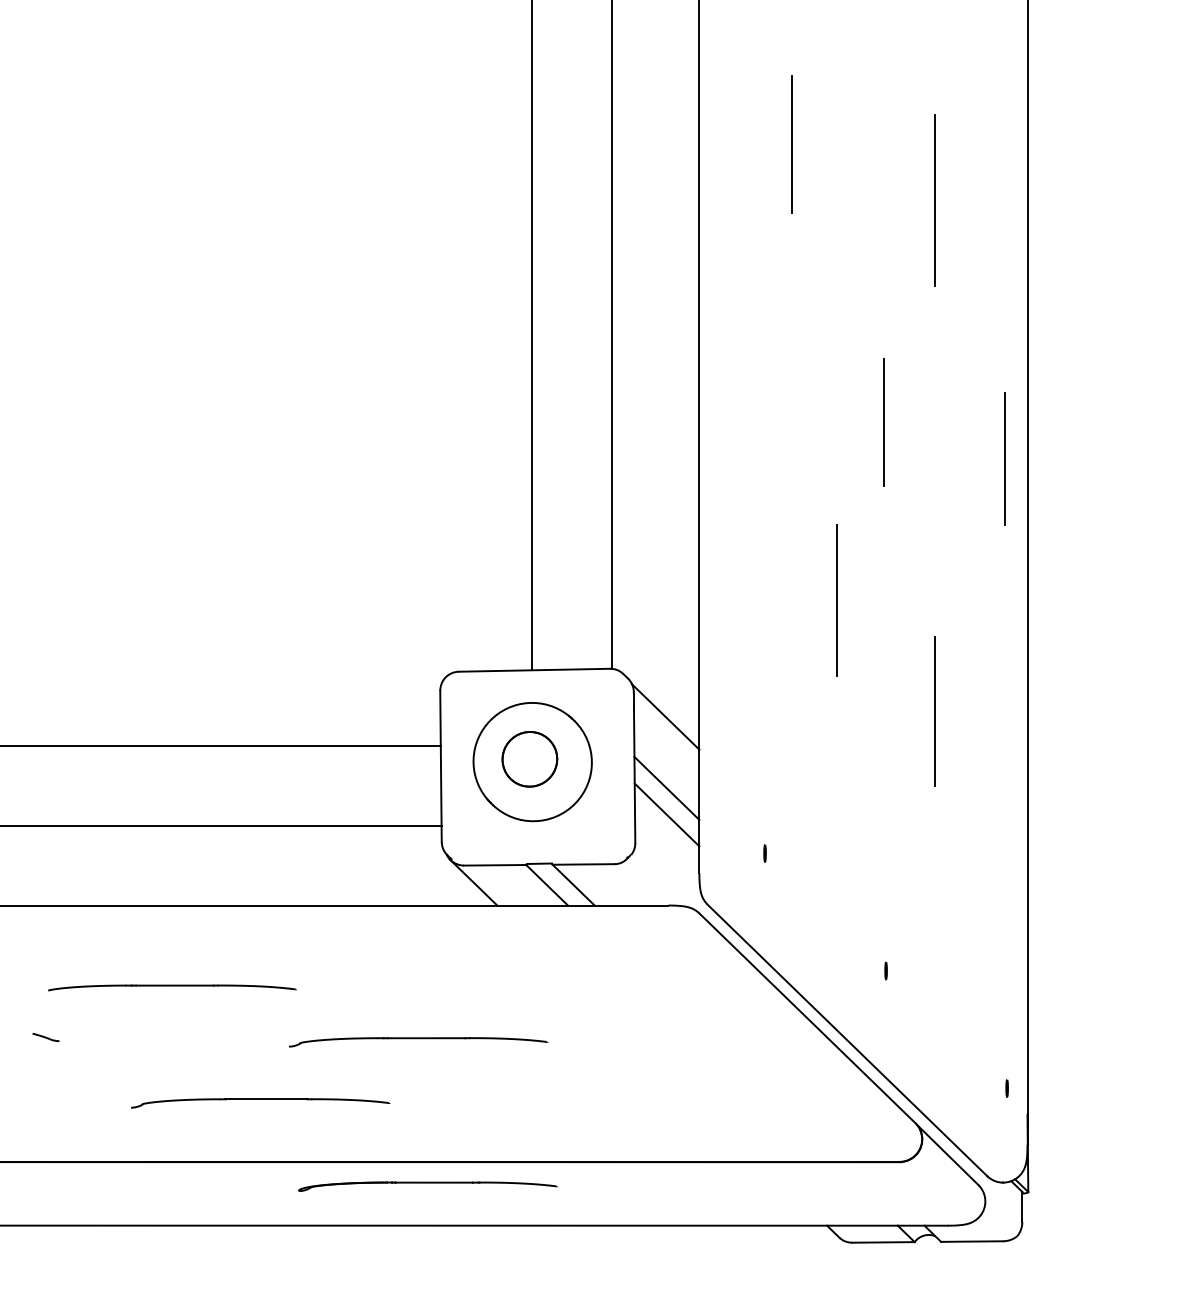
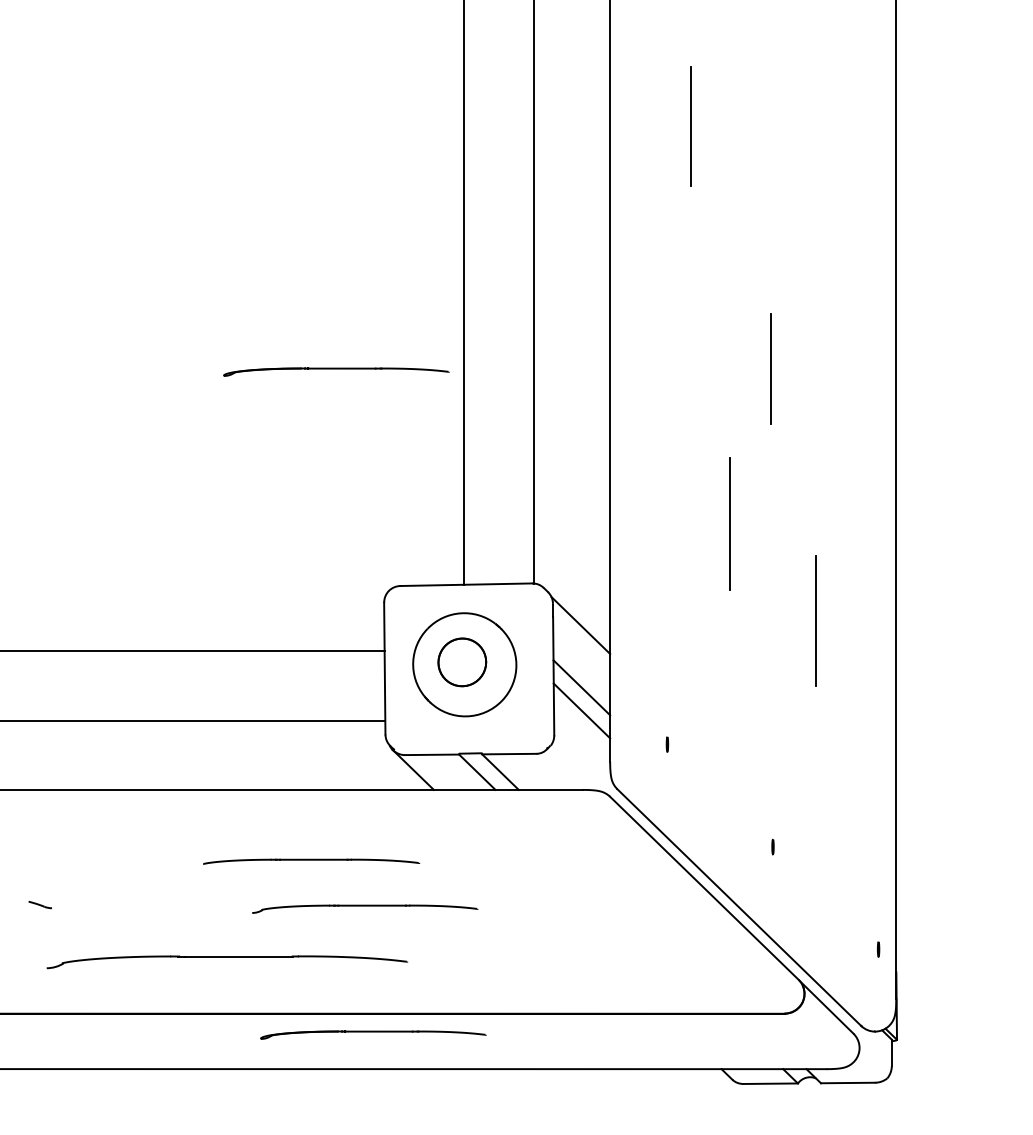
line: (934, 199) -> (815, 174), removed
part: (385, 425) -> (336, 371), added
line: (1004, 459) -> (876, 400), removed
part: (172, 987) -> (311, 861), moved
part: (260, 1103) -> (227, 962), size x1.6

